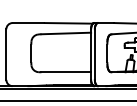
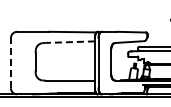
line: (66, 33) -> (70, 42), solid -> dashed
line: (5, 53) -> (10, 62), solid -> dashed

